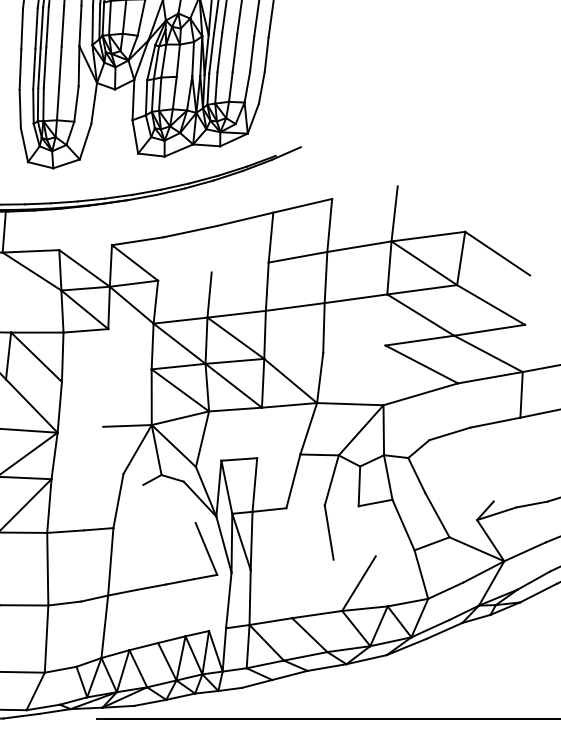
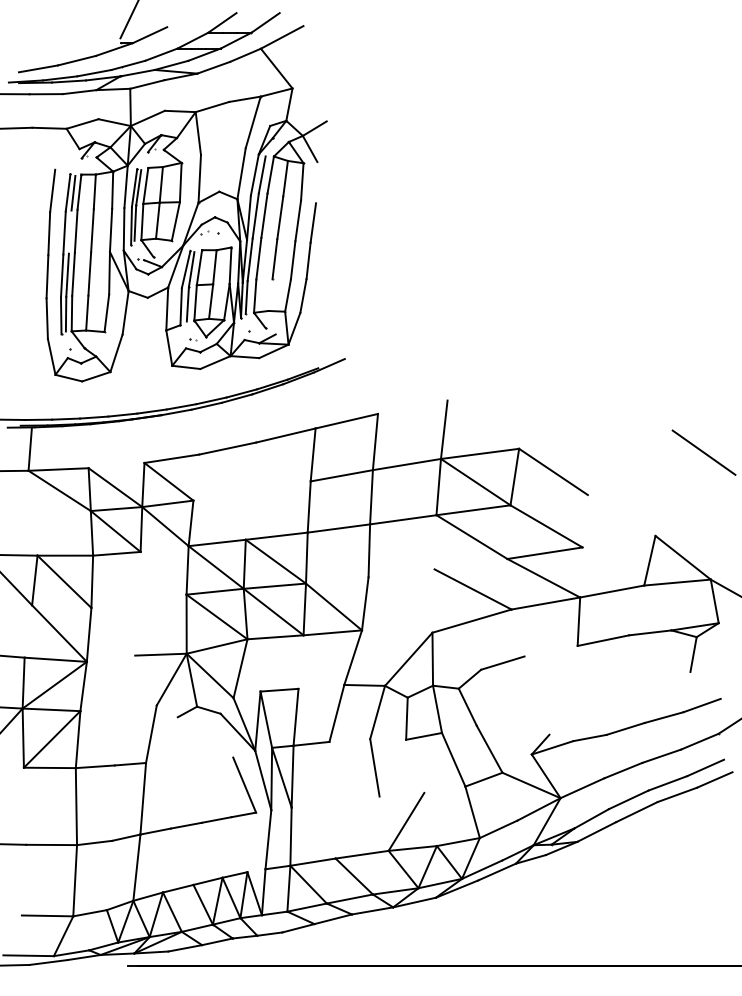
line: (41, 26) -> (69, 231), removed
line: (209, 294) -> (247, 515), removed
line: (419, 340) -> (470, 564), removed
line: (350, 404) -> (397, 631), removed
line: (494, 422) -> (550, 650), removed

